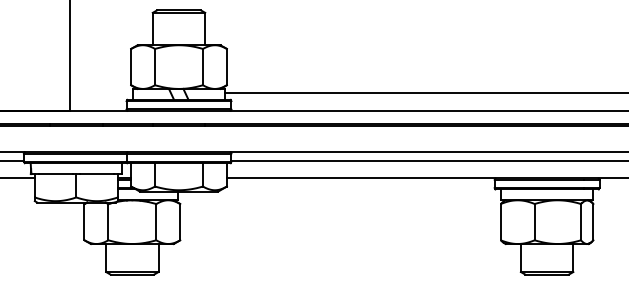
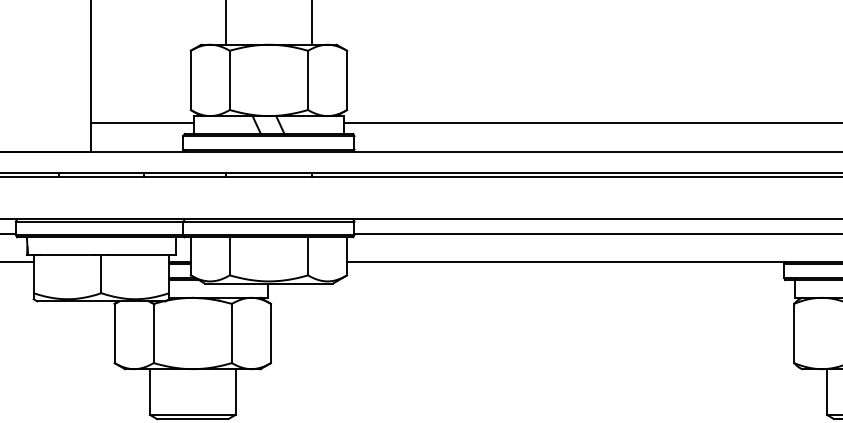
line: (101, 93) -> (142, 123), added

